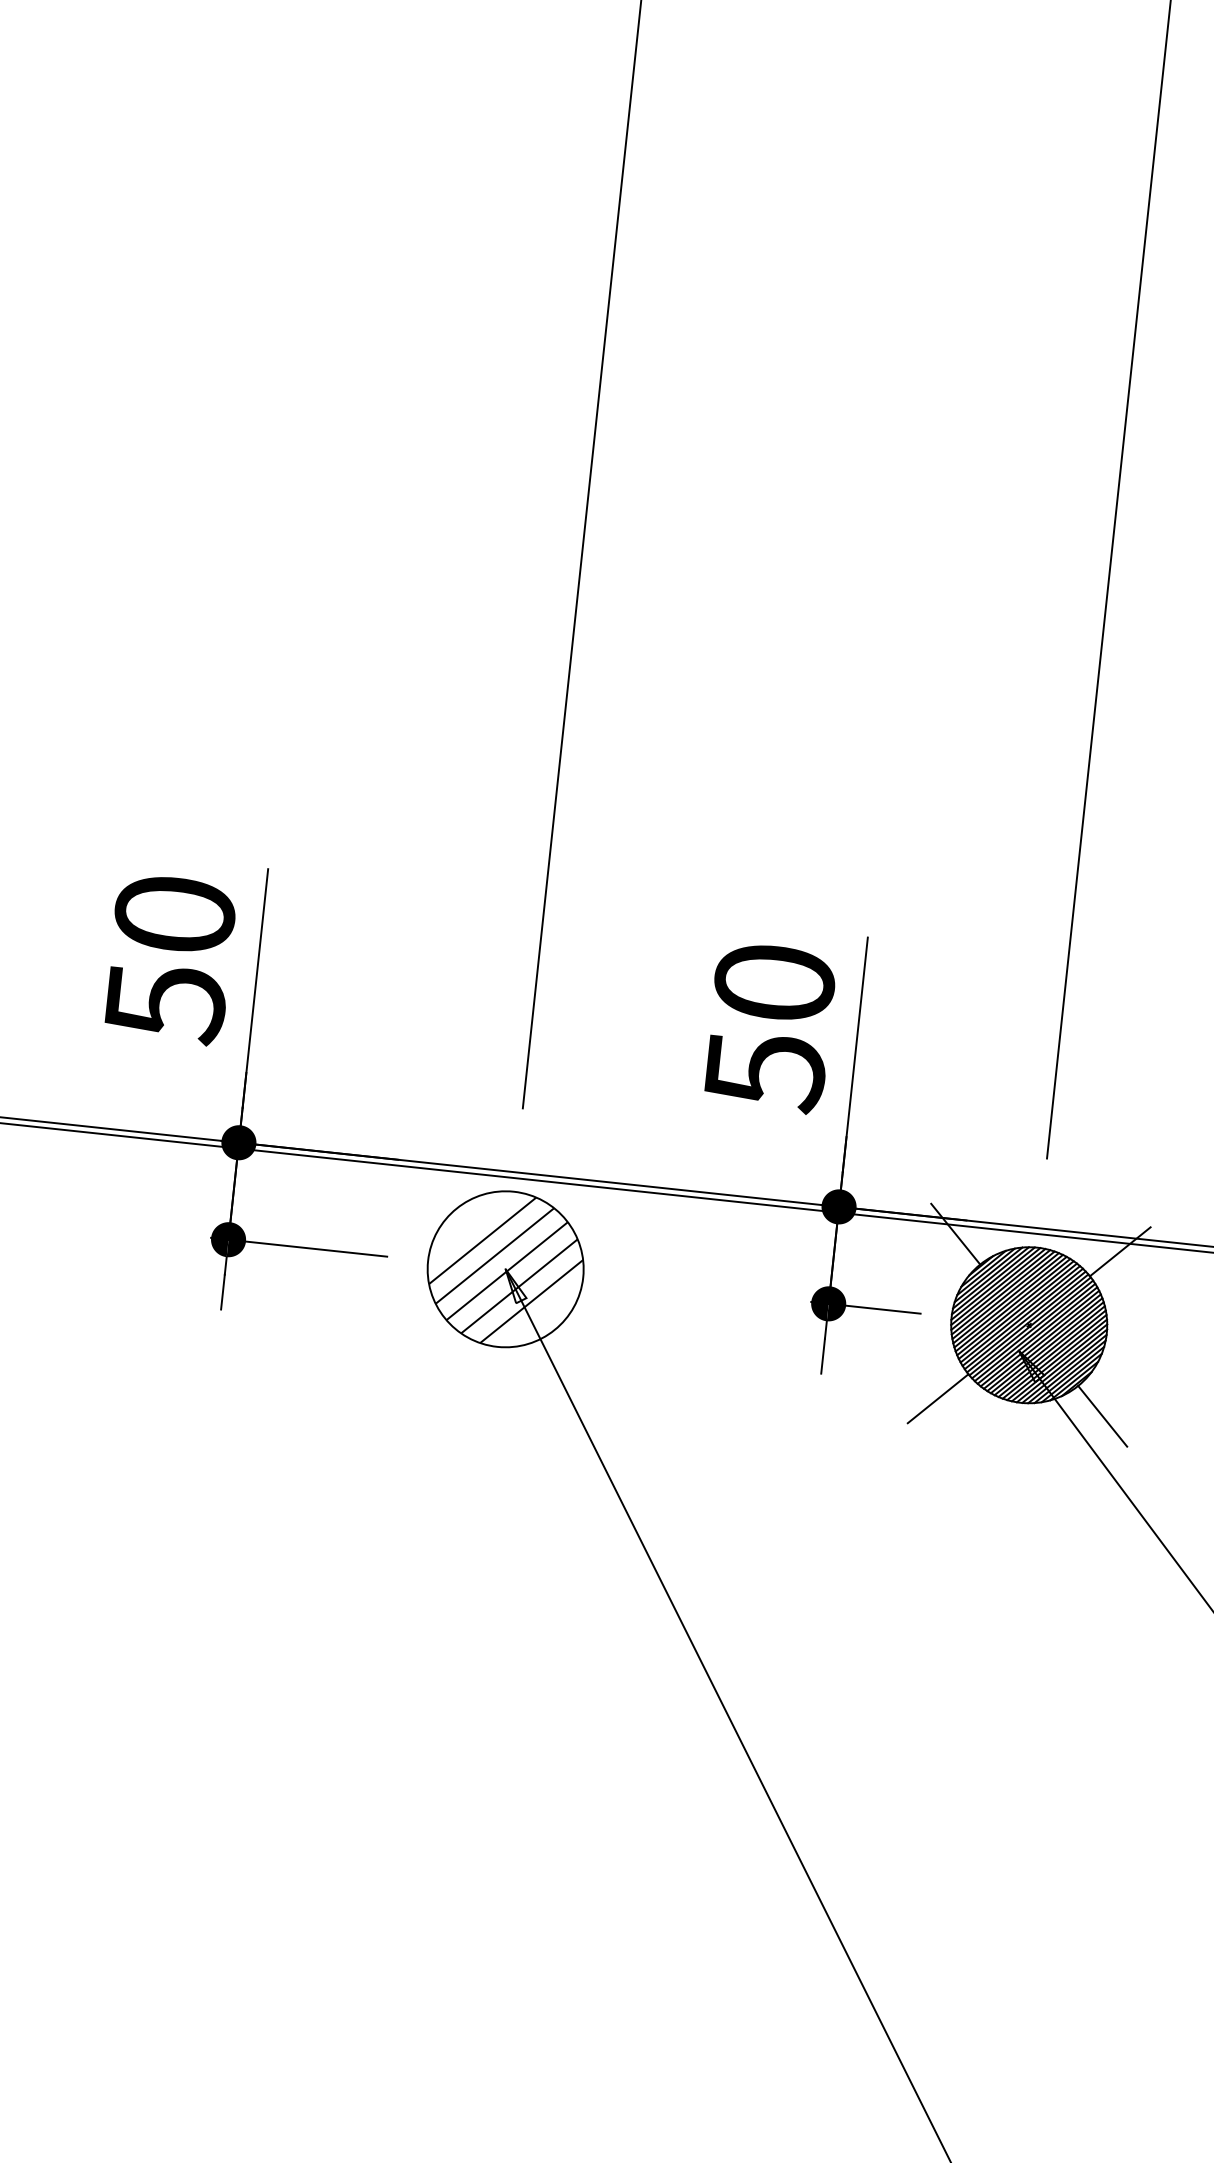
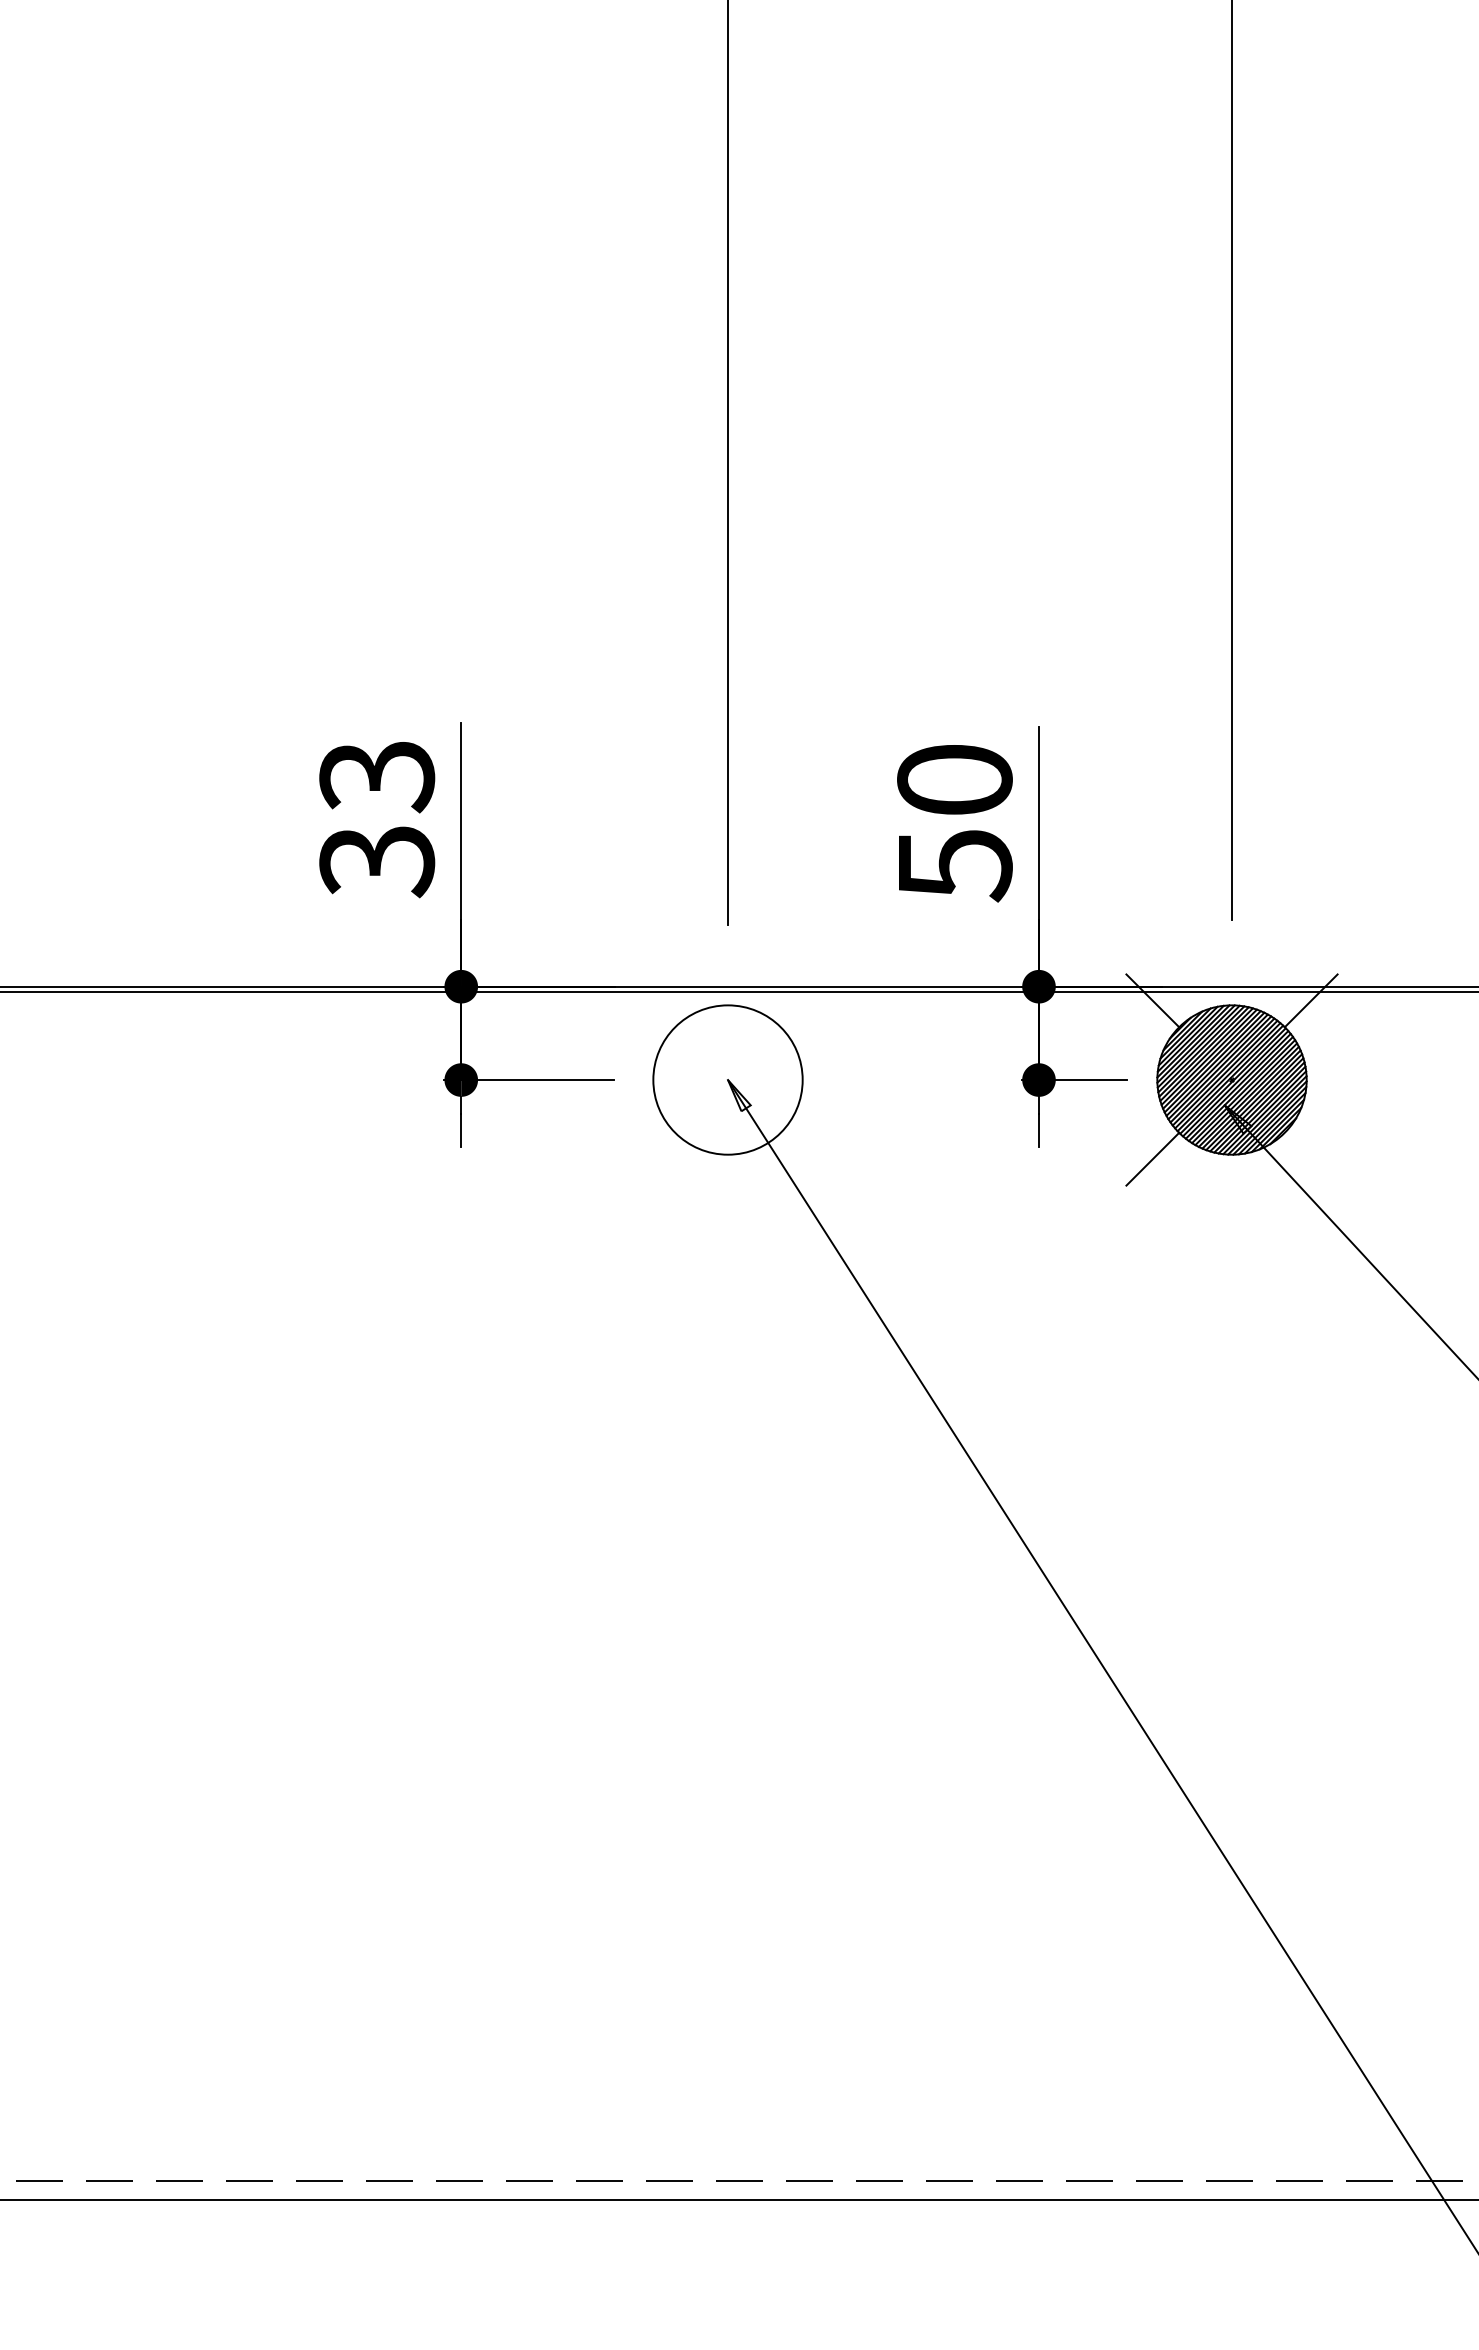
text: (170, 959) -> (377, 819), 50 -> 33
hatch: (506, 1269) -> (728, 1080), removed
line: (1102, 1415) -> (1310, 1158), removed

